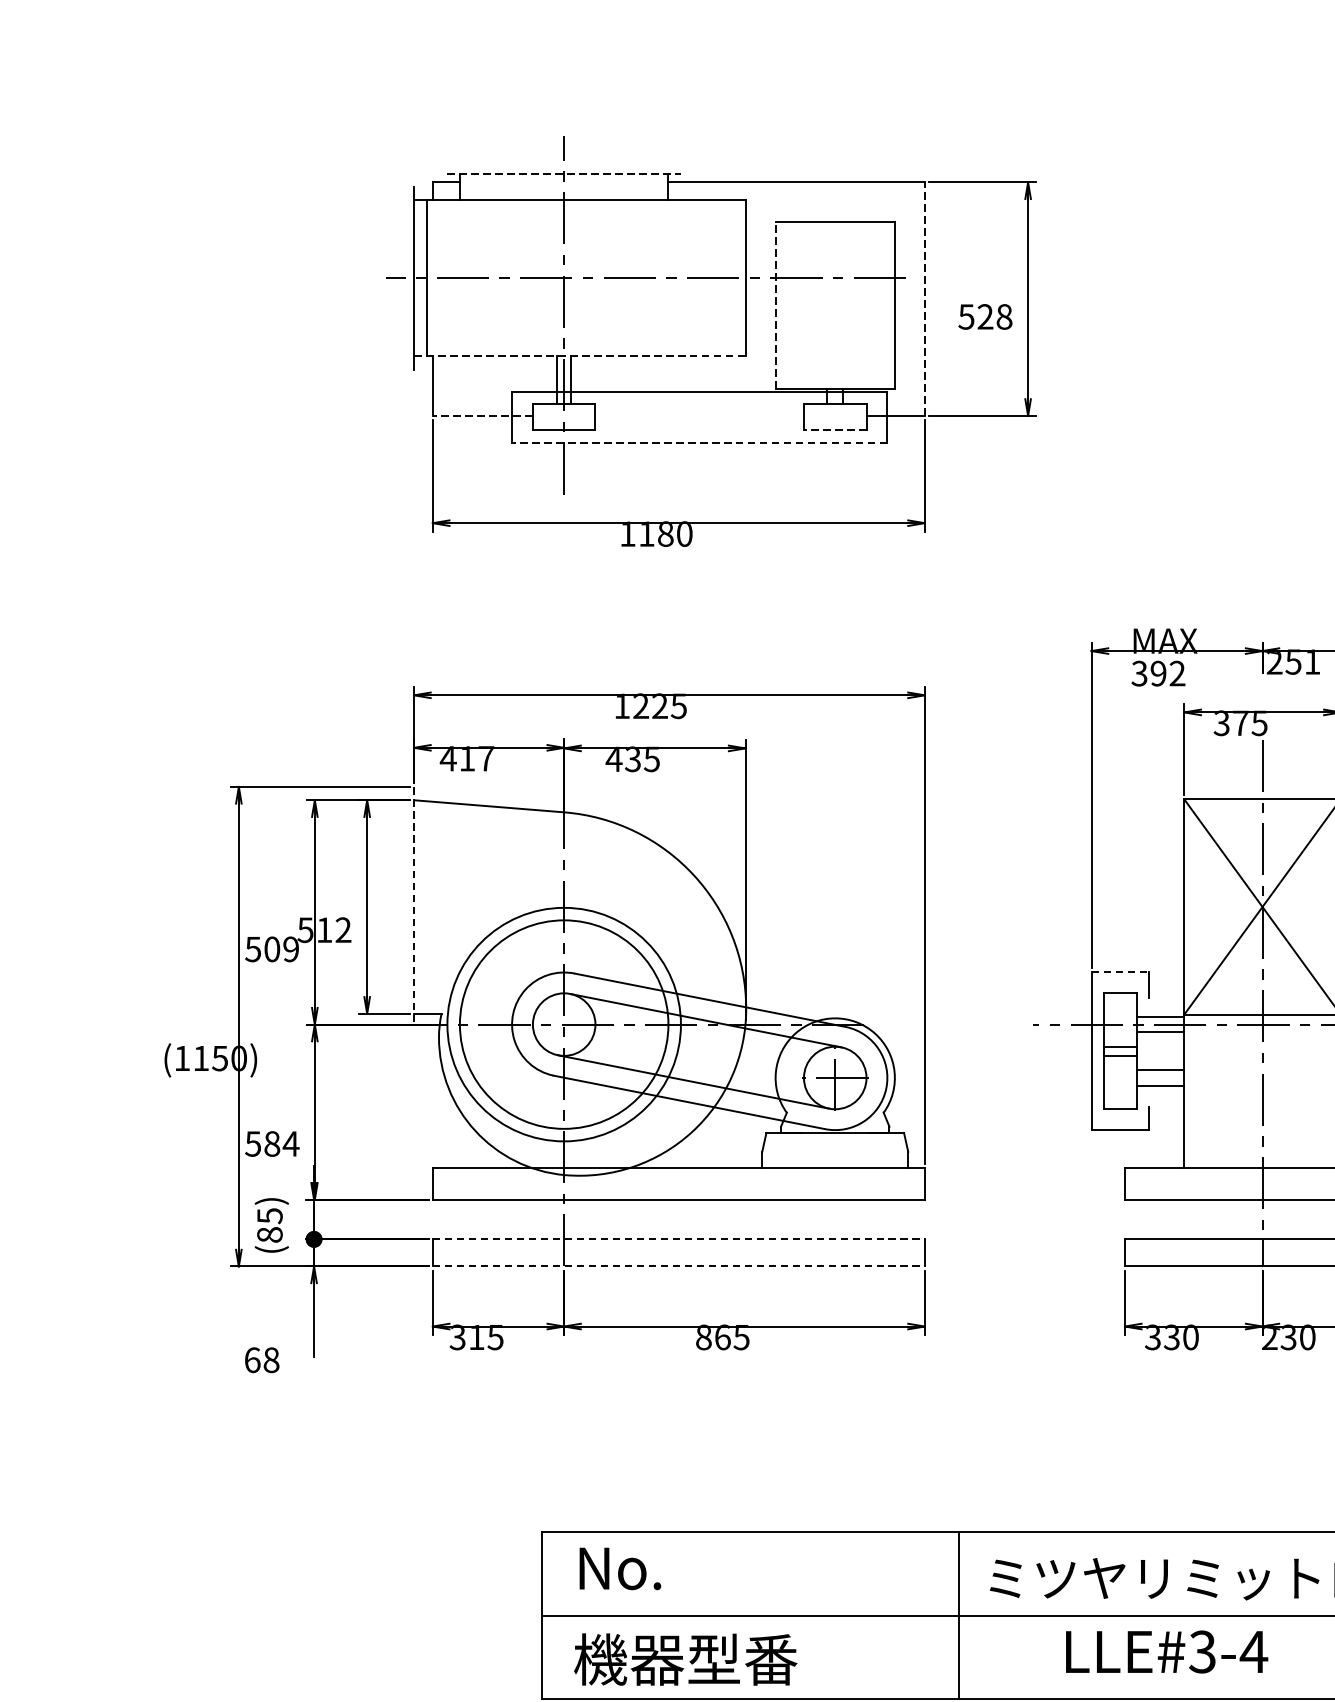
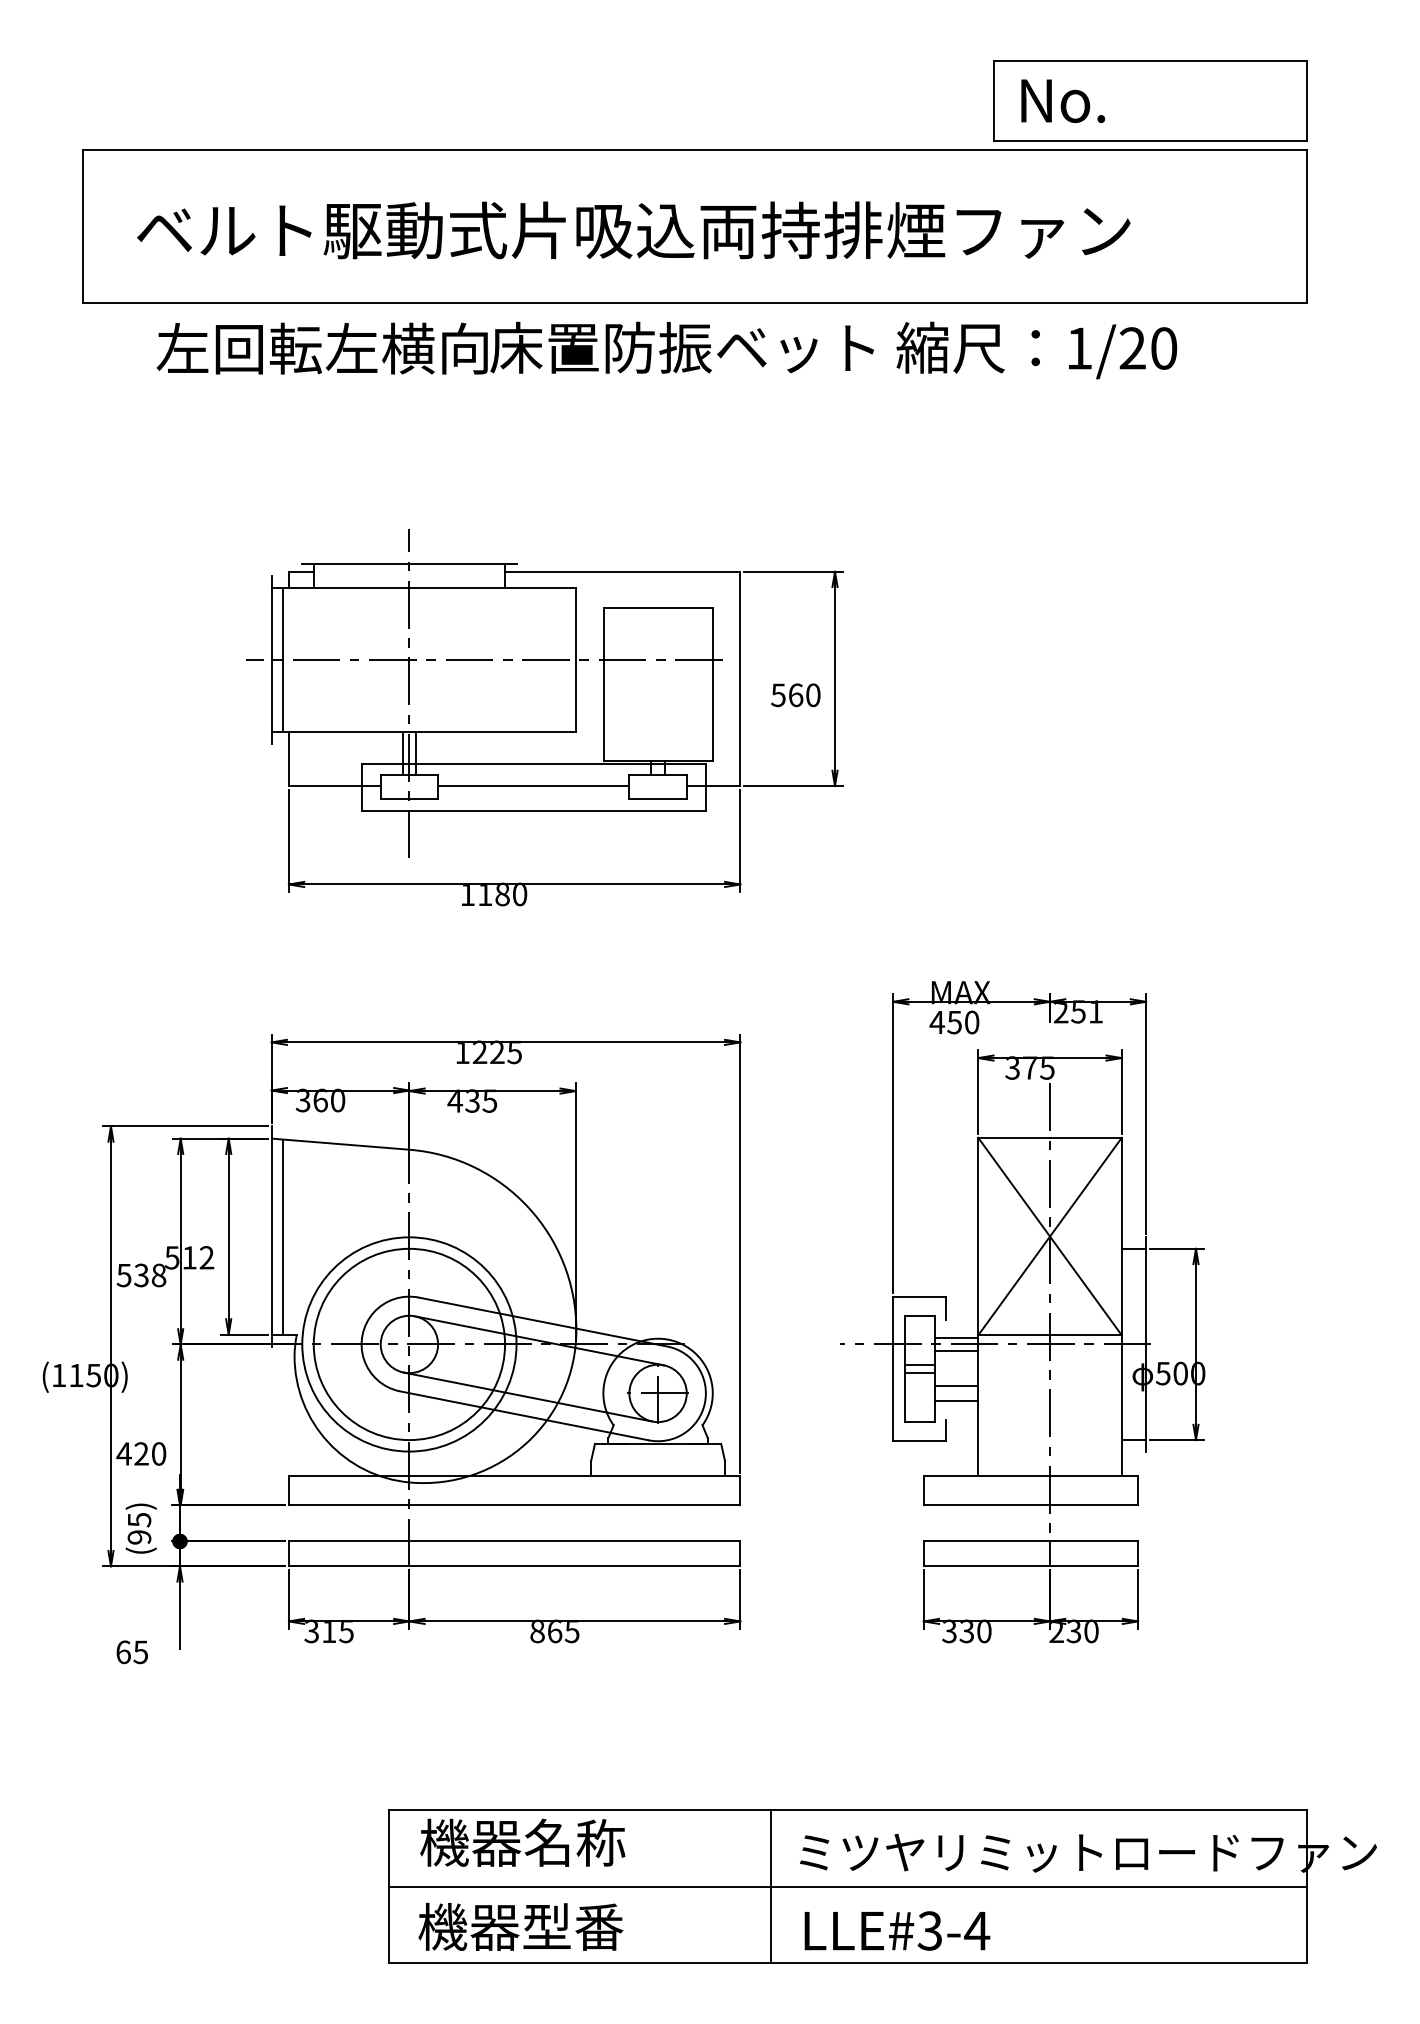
line: (564, 173) -> (409, 563), dashed -> solid
line: (925, 298) -> (740, 678), dashed -> solid
line: (775, 305) -> (603, 684), dashed -> solid
text: (994, 317) -> (804, 695), 528 -> 560
line: (580, 356) -> (424, 731), dashed -> solid
line: (482, 416) -> (334, 786), dashed -> solid
line: (699, 416) -> (533, 786), added
line: (835, 430) -> (658, 799), dashed -> solid
line: (699, 442) -> (533, 810), dashed -> solid
text: (1158, 673) -> (954, 1022), 392 -> 450
text: (467, 758) -> (320, 1100), 417 -> 360
line: (426, 906) -> (283, 1236), added
line: (413, 908) -> (271, 1237), dashed -> solid
text: (281, 949) -> (150, 1275), 509 -> 538
line: (1121, 972) -> (920, 1296), dashed -> solid
text: (272, 1143) -> (141, 1453), 584 -> 420
text: (269, 1235) -> (139, 1537), (85) -> (95)
line: (678, 1239) -> (514, 1541), dashed -> solid
line: (678, 1266) -> (514, 1566), dashed -> solid
text: (271, 1360) -> (140, 1652), 68 -> 65
text: (687, 1567) -> (522, 1842), No. -> 機器名称
text: (1167, 1651) -> (897, 1930), moved

